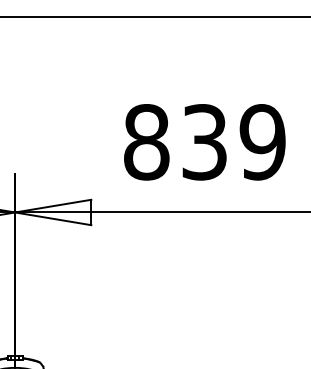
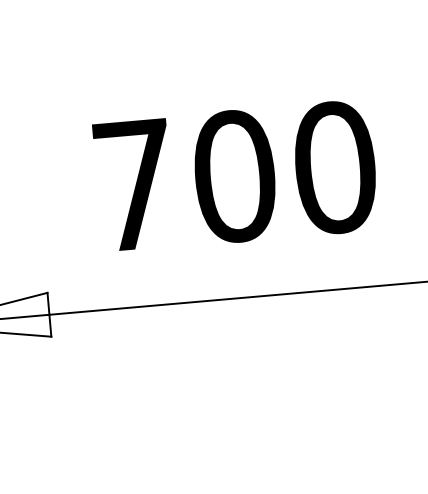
text: (204, 142) -> (234, 176), 839 -> 700

